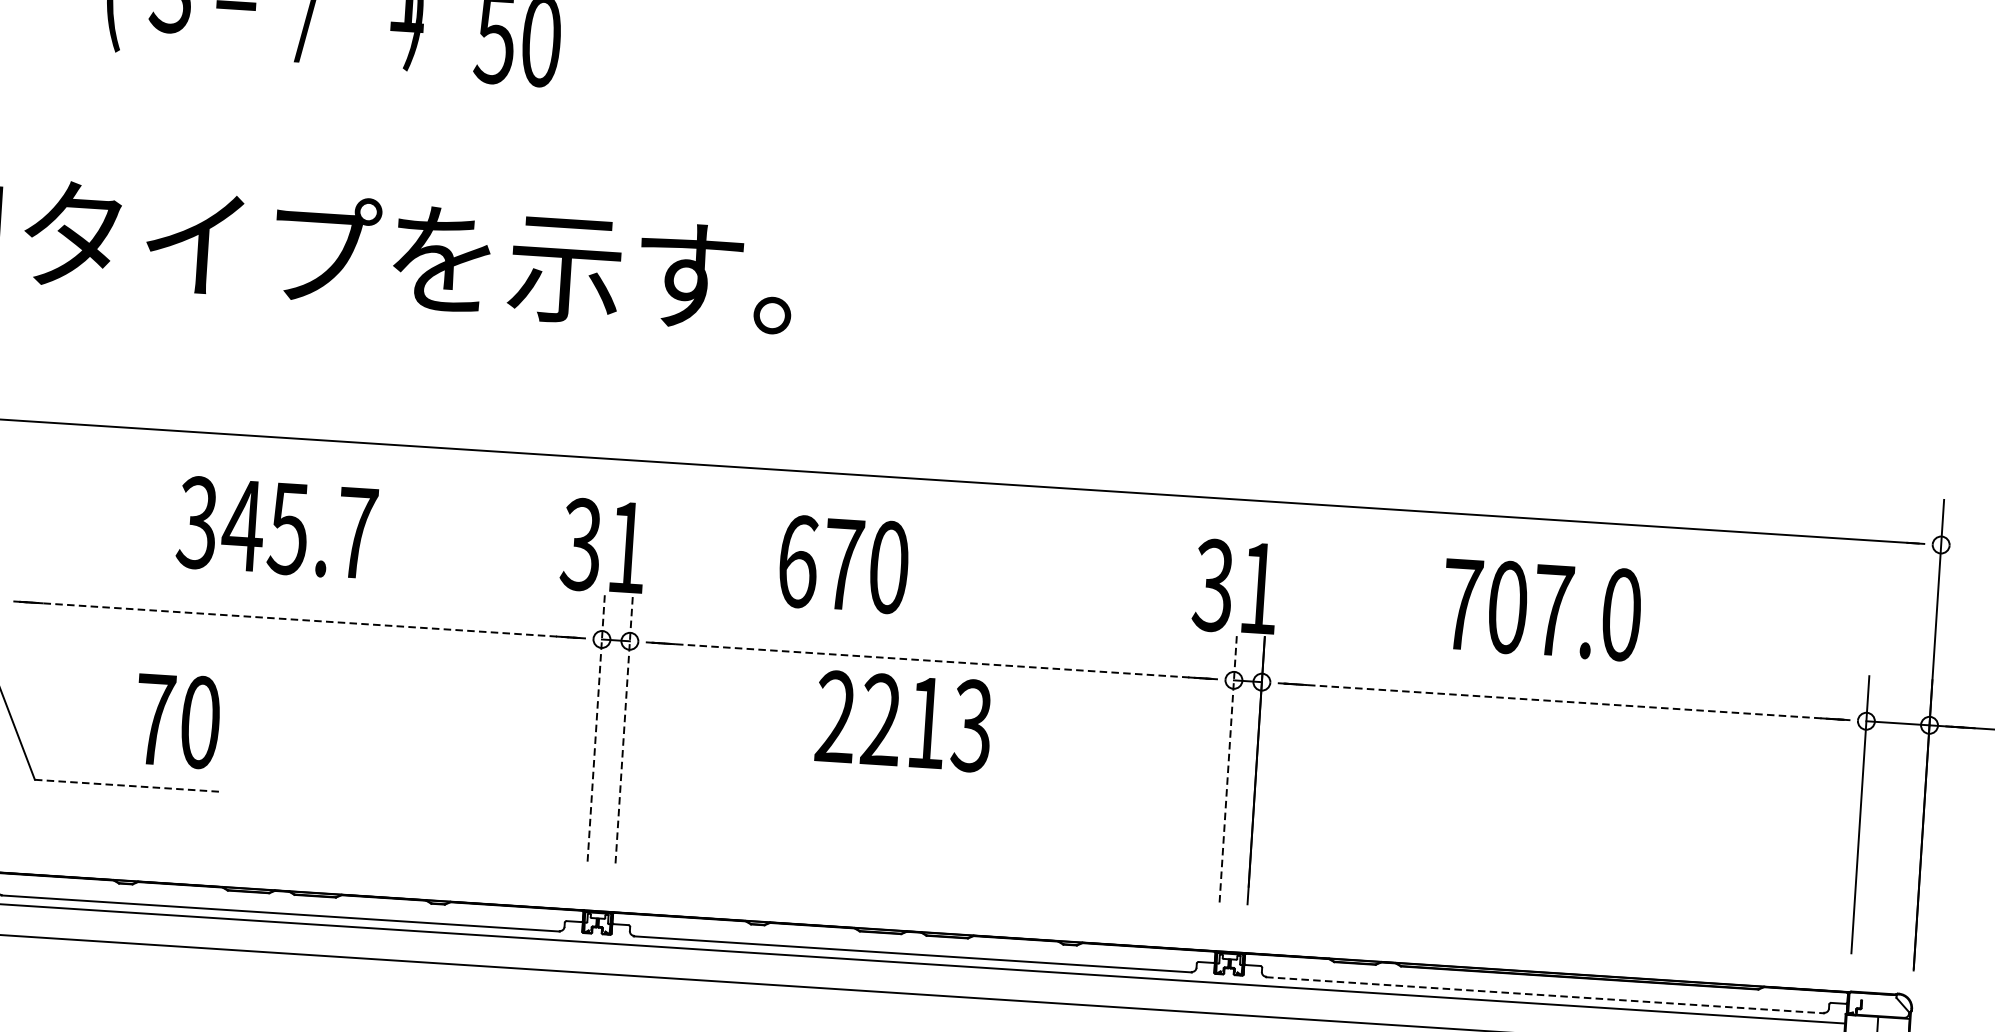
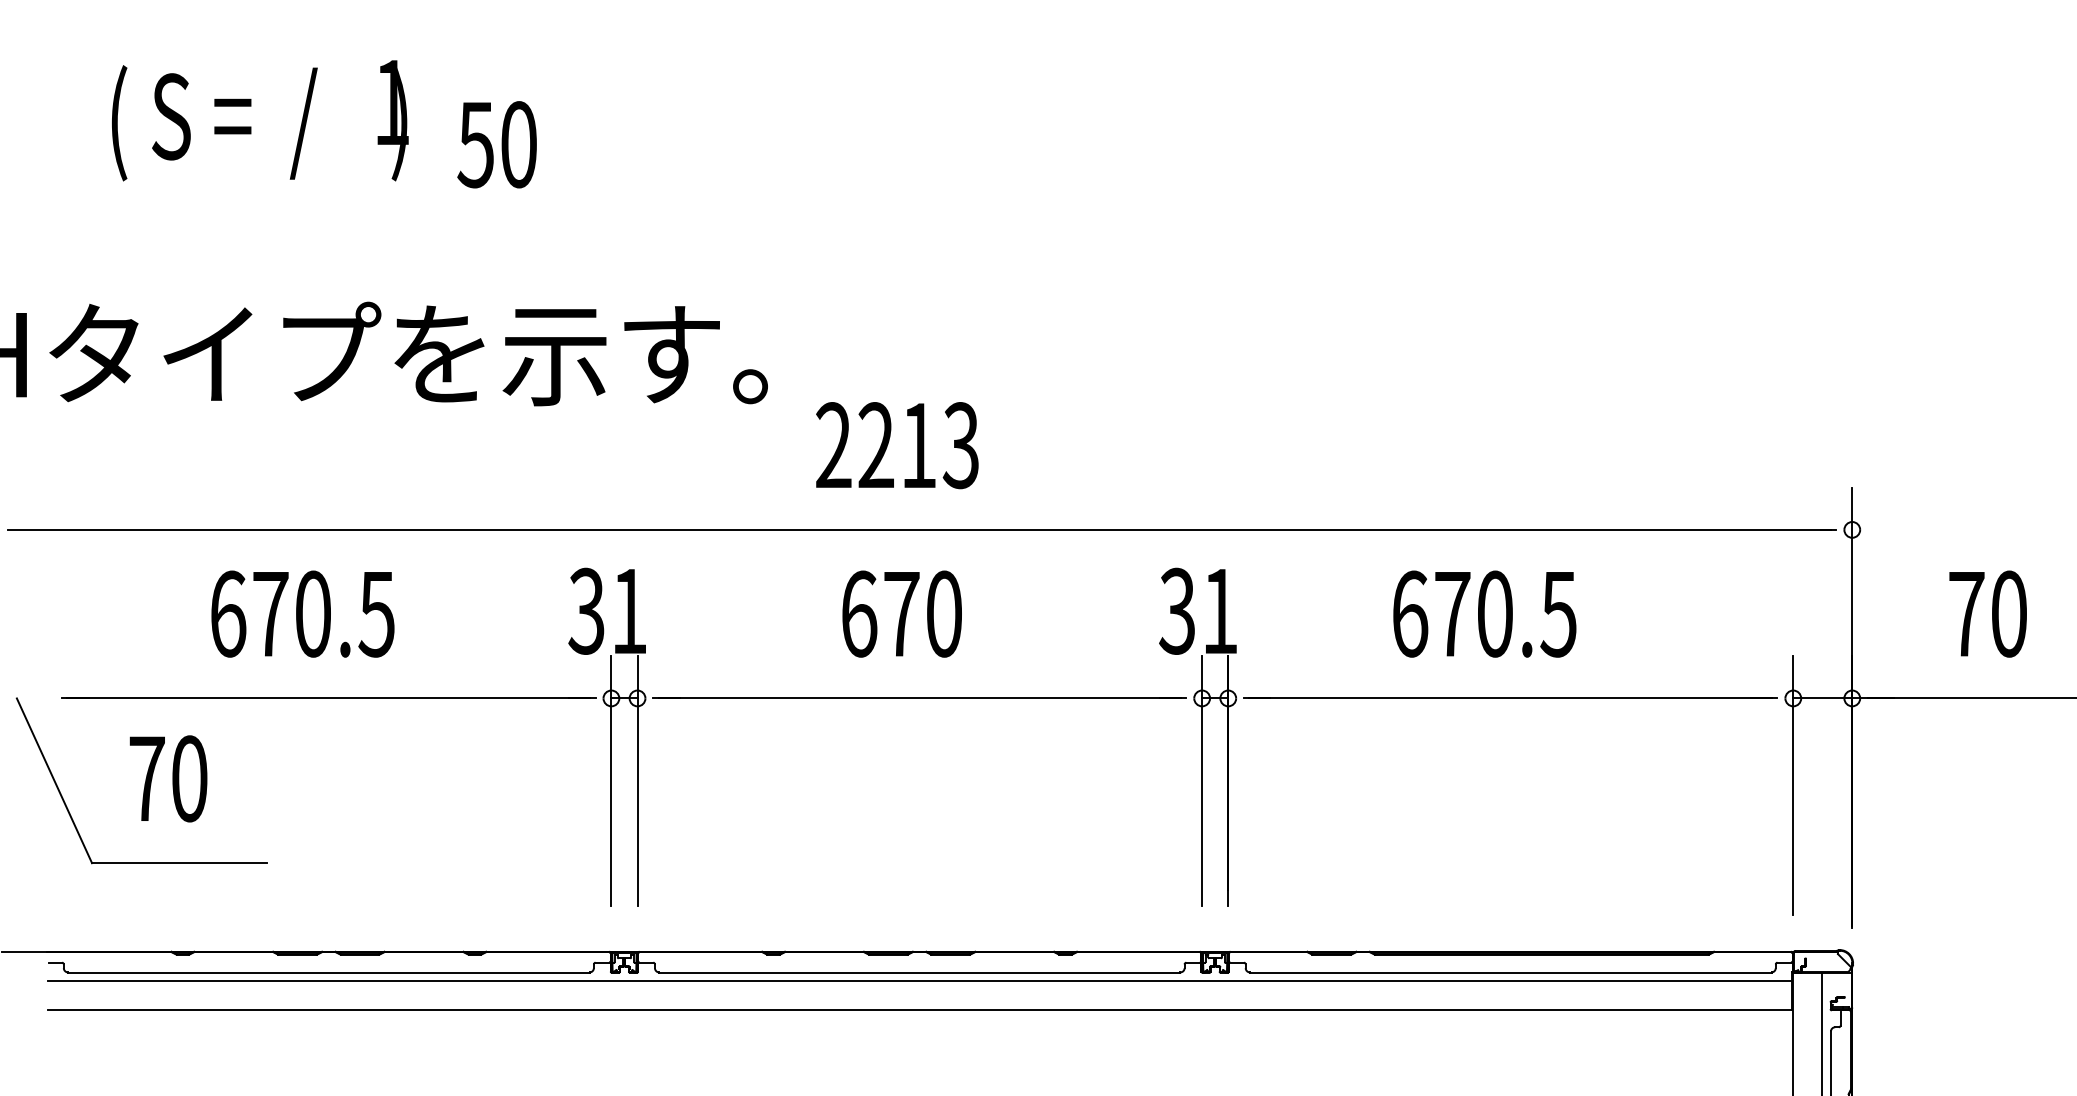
text: (276, 527) -> (301, 613), 345.7 -> 670.5
text: (843, 563) -> (901, 613), moved
text: (1541, 609) -> (1484, 613), 707.0 -> 670.5
line: (300, 620) -> (329, 698), dashed -> solid
line: (932, 660) -> (920, 698), dashed -> solid
line: (1564, 701) -> (1511, 698), dashed -> solid
text: (177, 720) -> (168, 778), moved
text: (904, 721) -> (897, 445), moved
line: (596, 728) -> (611, 781), dashed -> solid
line: (624, 730) -> (637, 781), dashed -> solid
line: (1228, 769) -> (1202, 781), dashed -> solid
line: (128, 786) -> (179, 863), dashed -> solid
line: (1544, 994) -> (1510, 972), dashed -> solid

